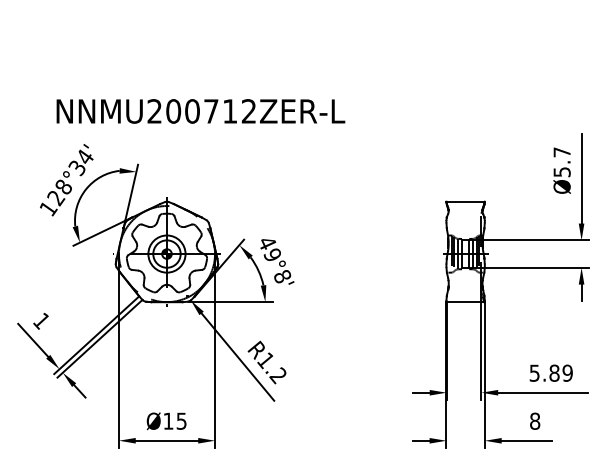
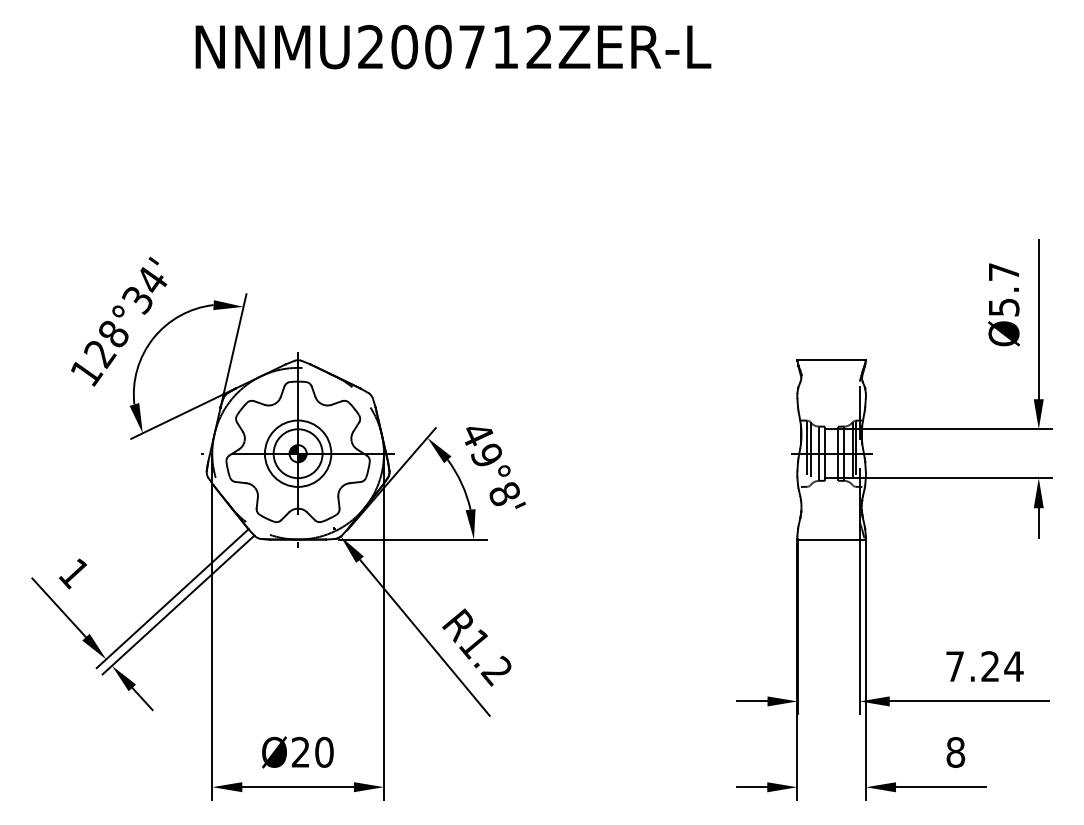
text: (200, 111) -> (452, 47), moved
text: (551, 372) -> (985, 665), 5.89 -> 7.24
text: (174, 420) -> (311, 751), Ø15 -> Ø20

